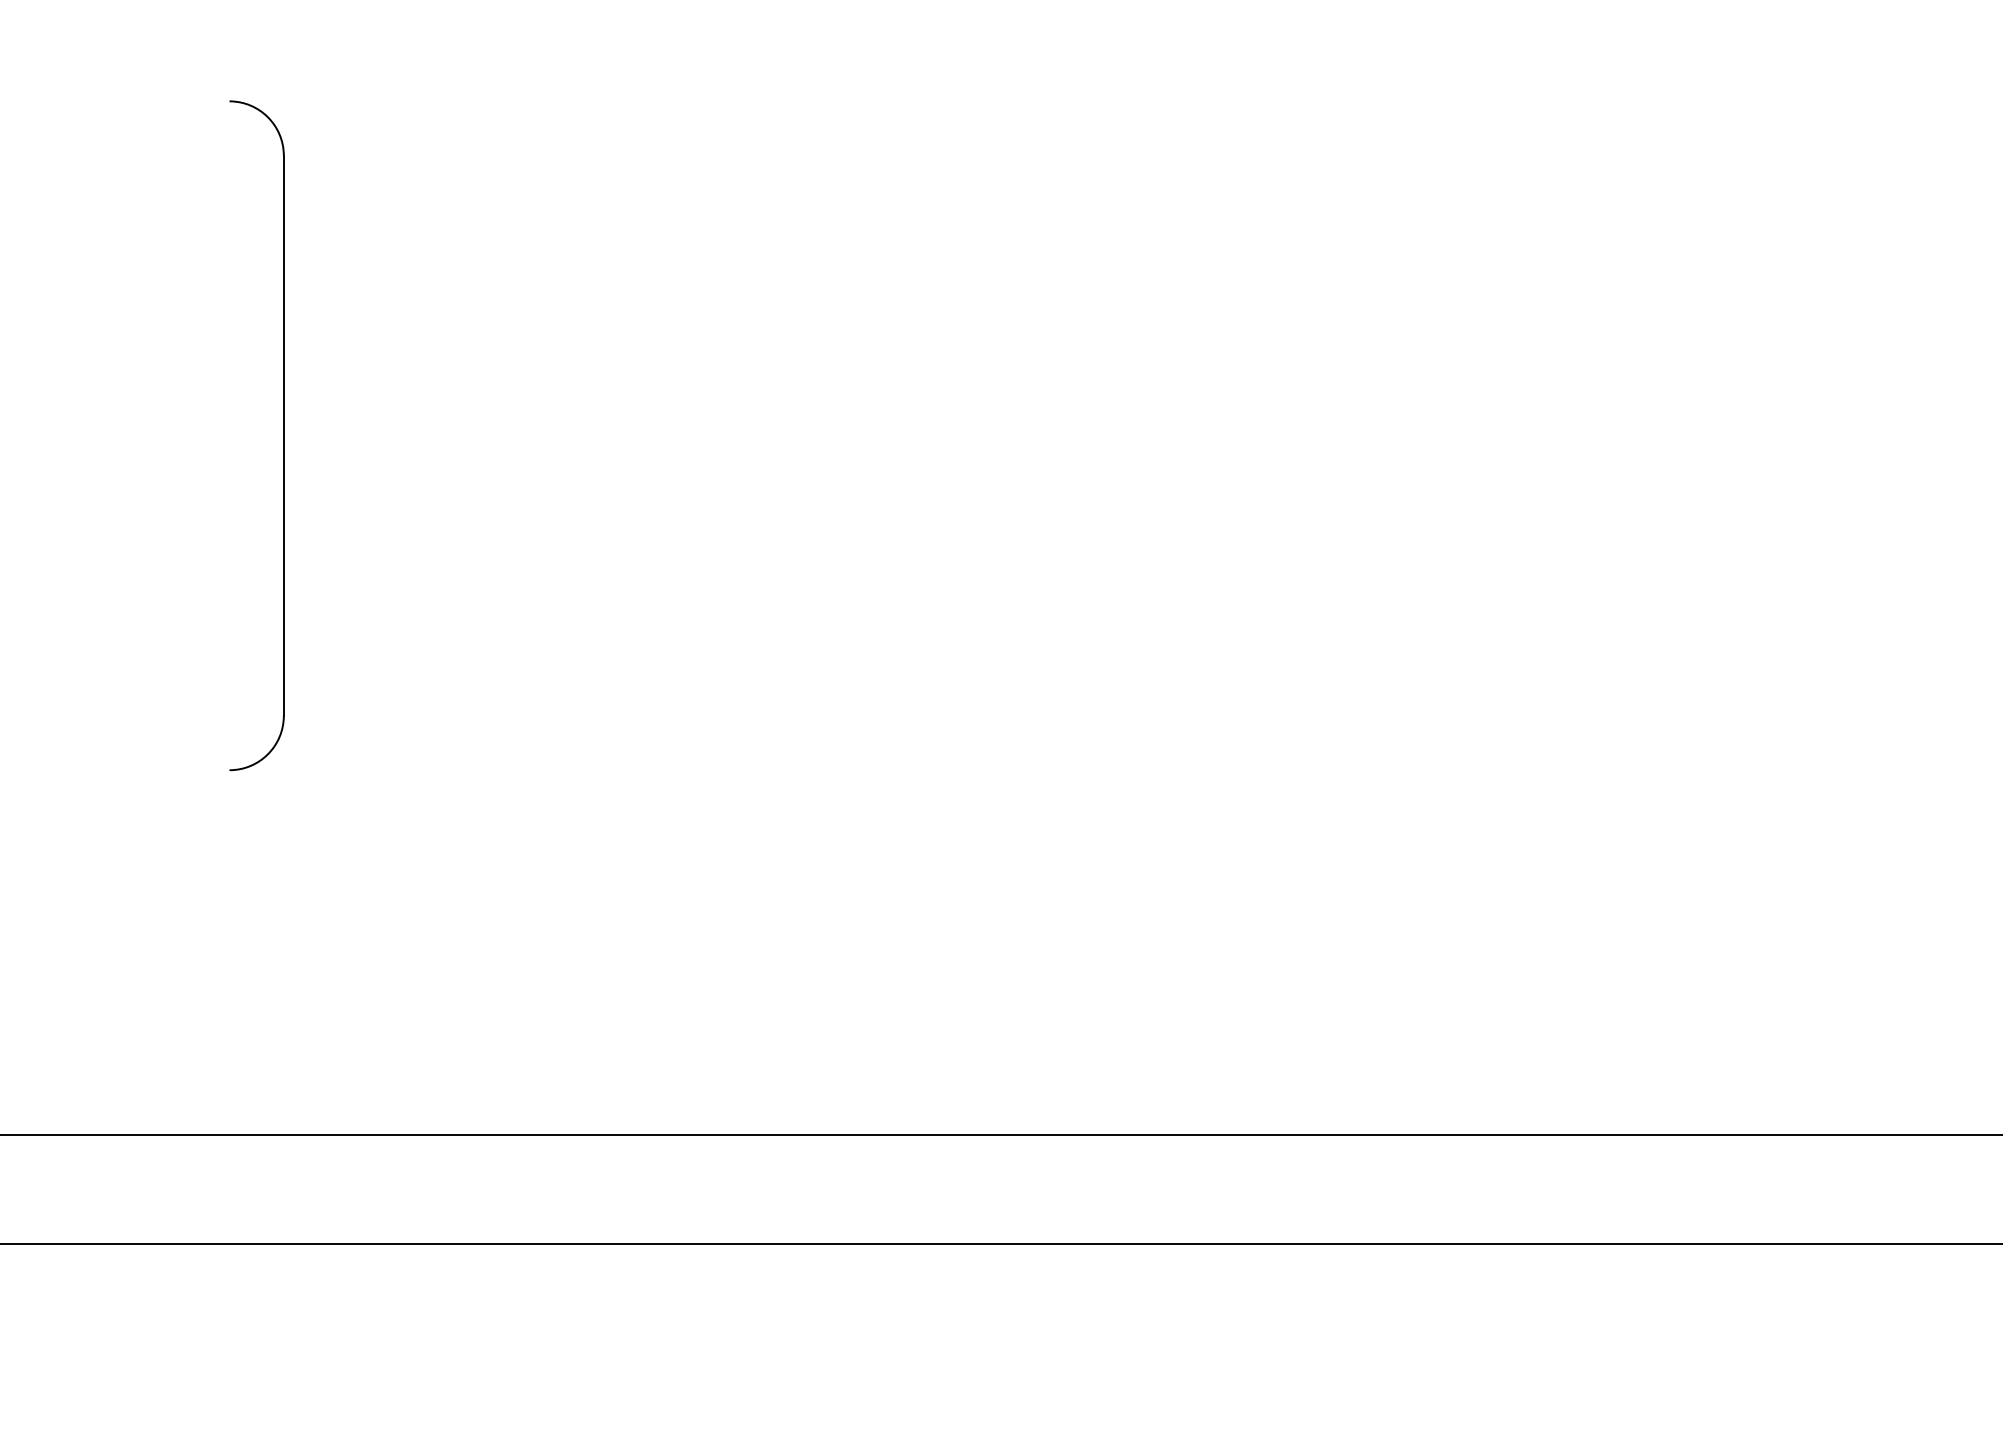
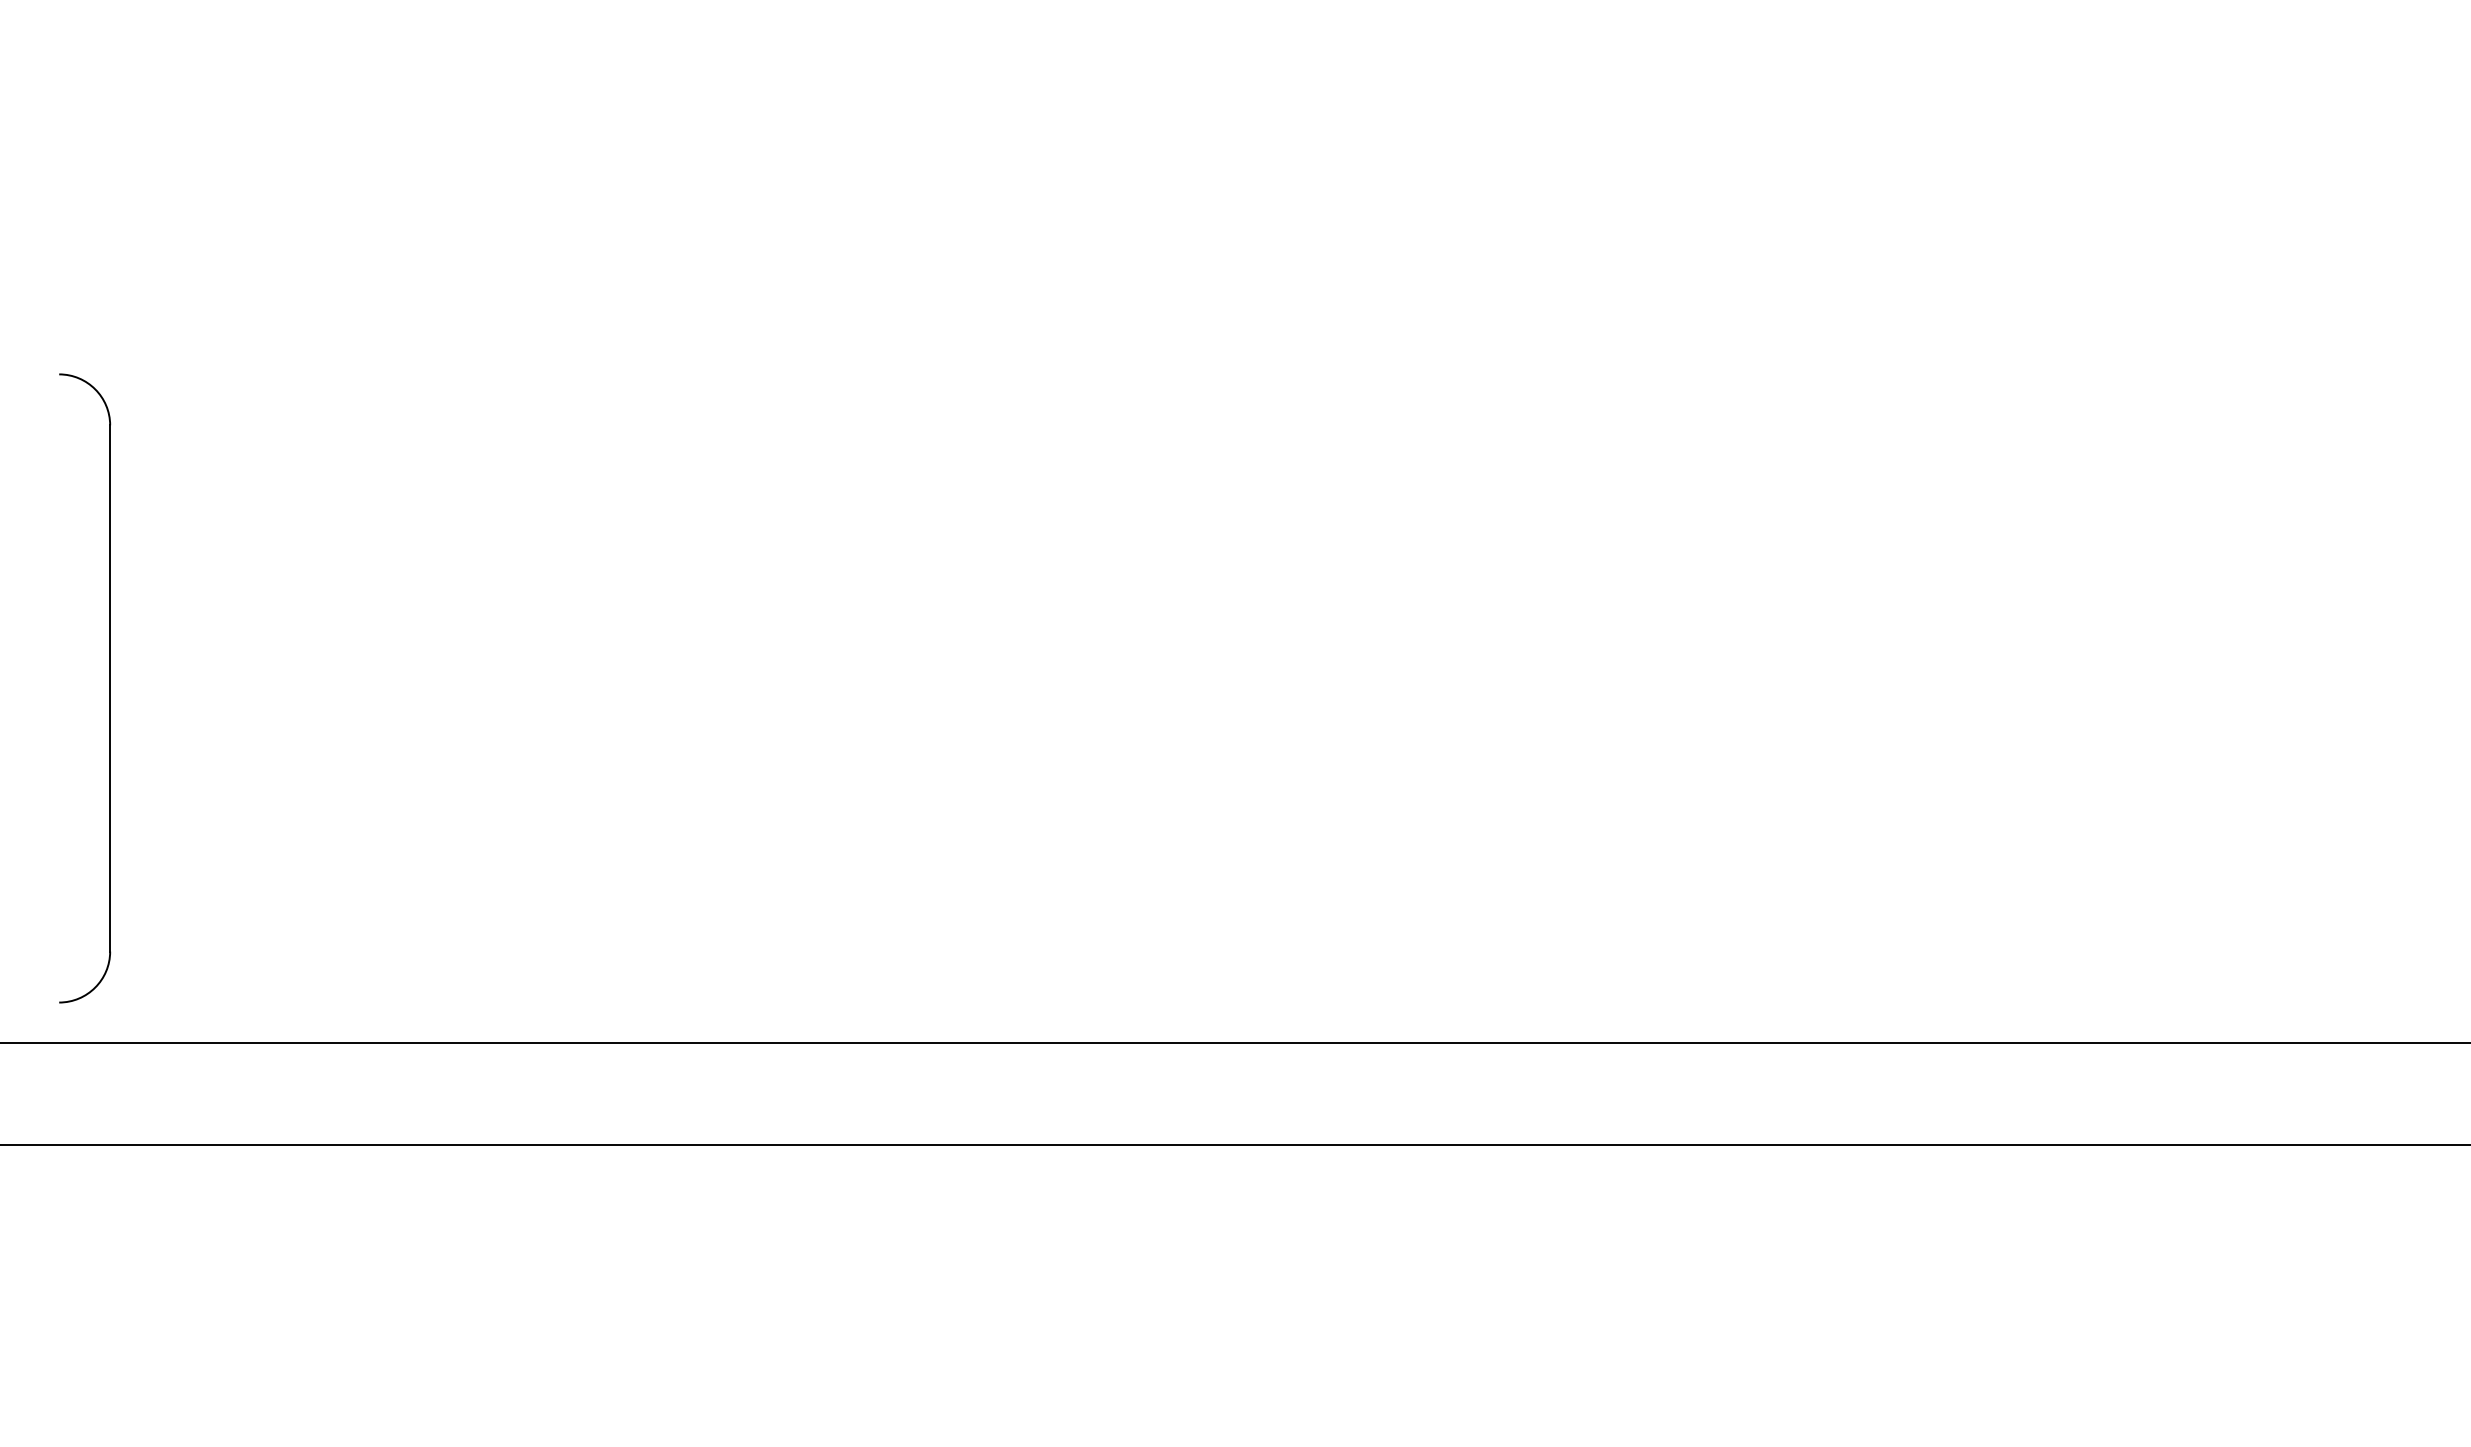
part: (283, 435) -> (109, 688), moved

